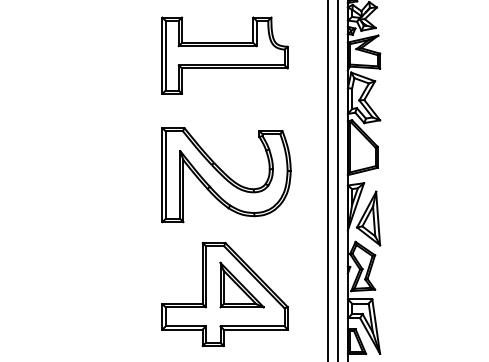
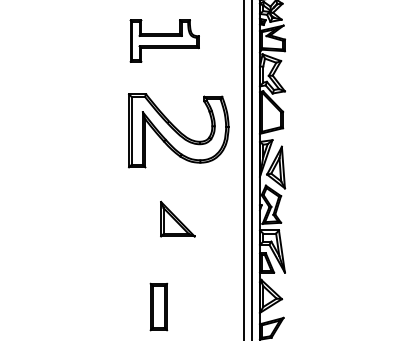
part: (224, 54) -> (164, 40), size x0.7
part: (226, 174) -> (178, 130), moved
part: (224, 294) -> (164, 226), removed

